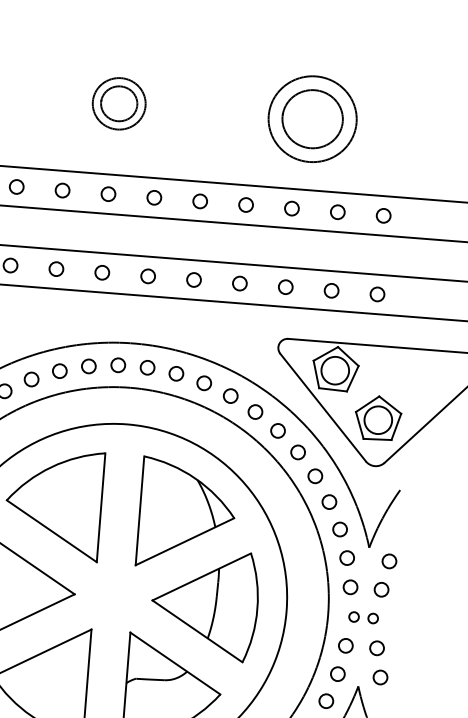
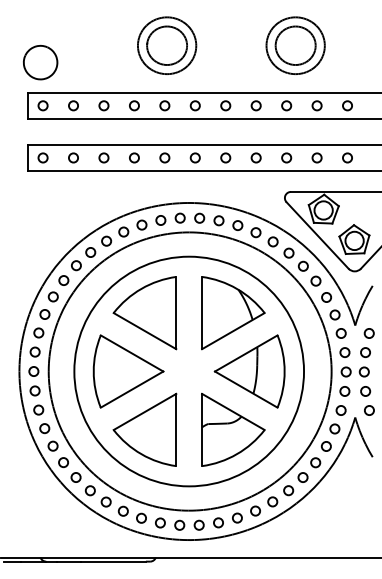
part: (119, 103) -> (167, 45), size x1.67
part: (362, 616) -> (354, 371), size x1.43

